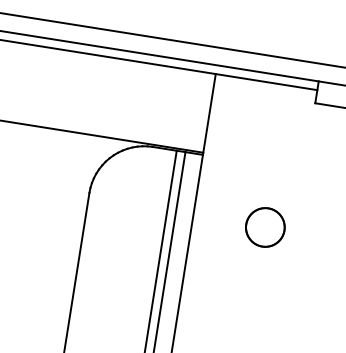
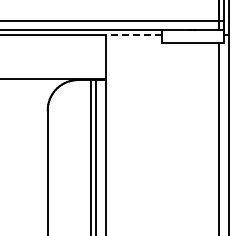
line: (265, 82) -> (133, 35), solid -> dashed
part: (265, 226) -> (145, 113), removed

